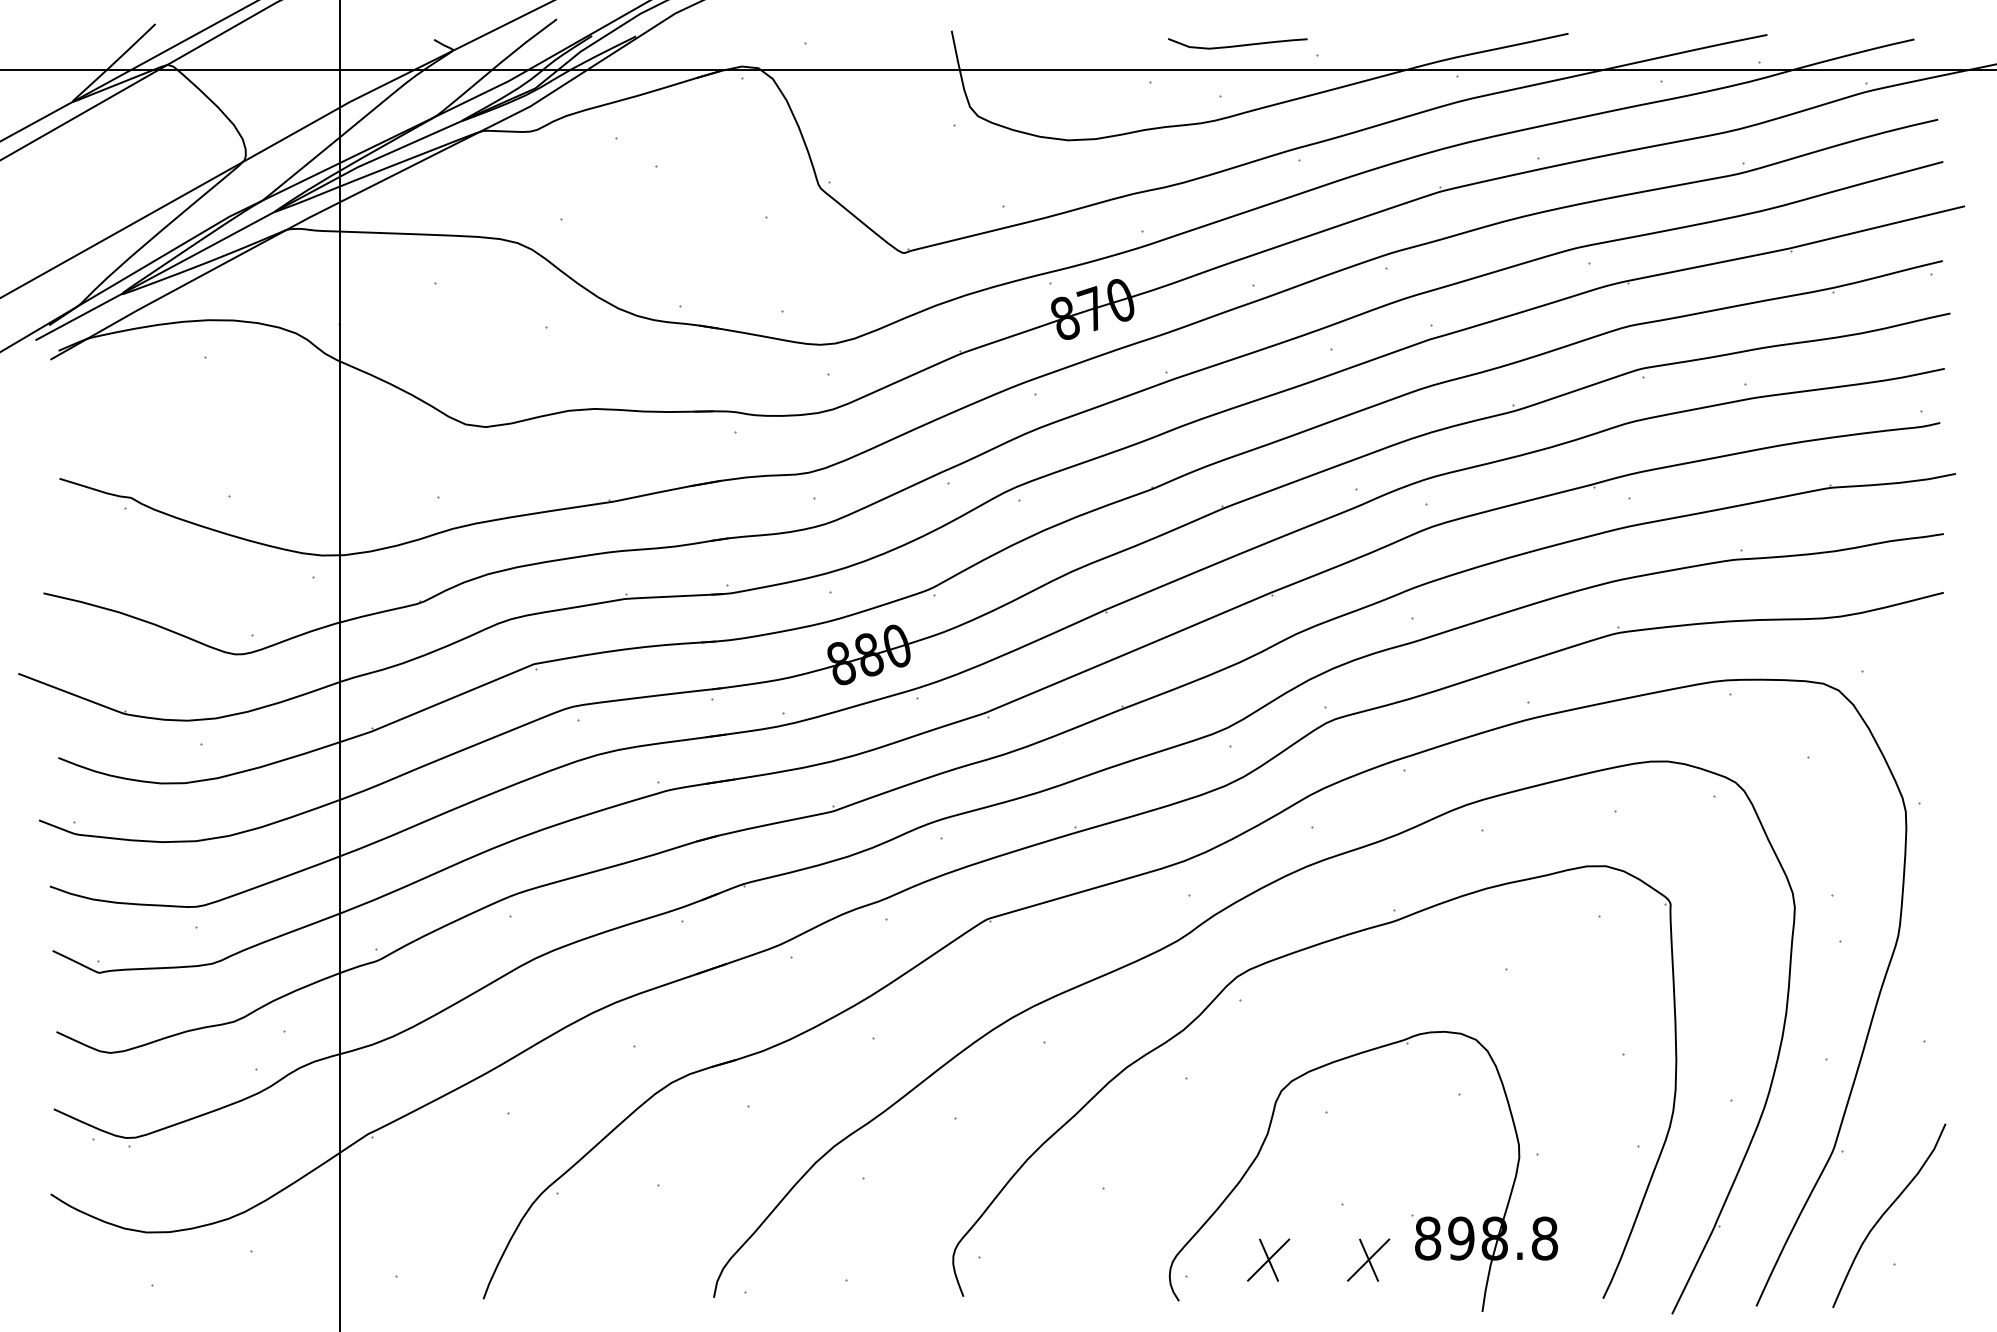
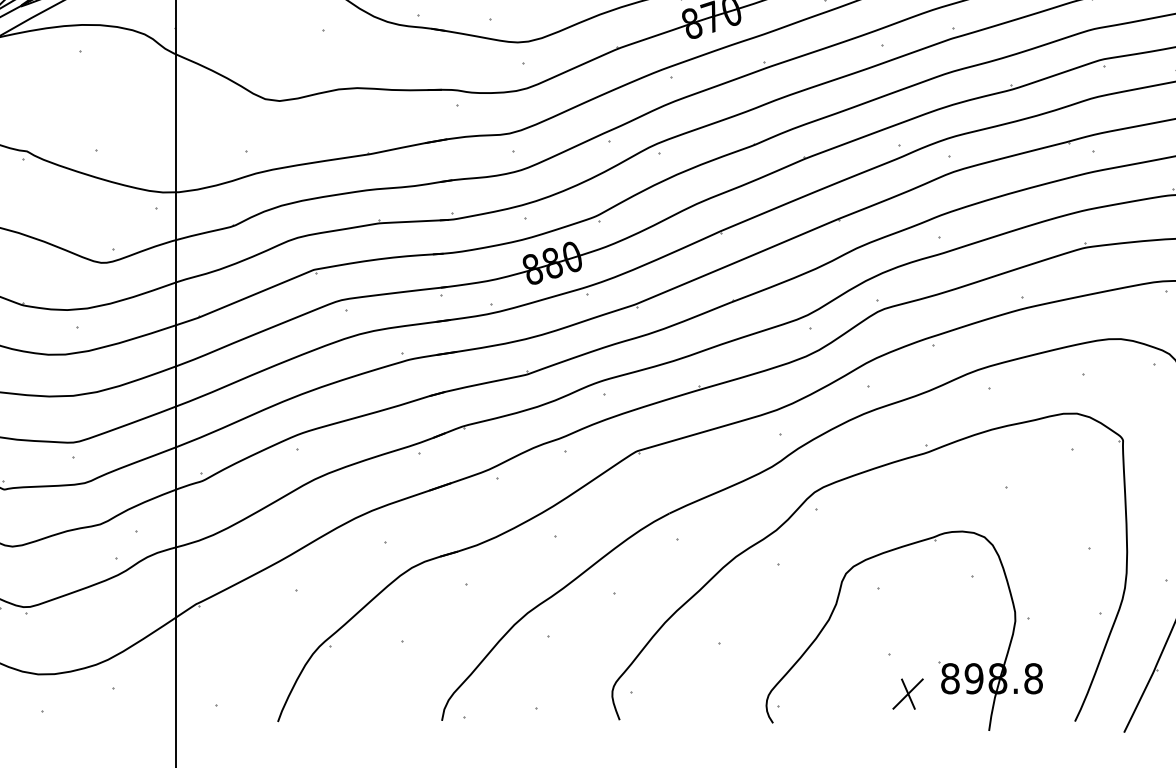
part: (1268, 1259) -> (836, 693), removed

